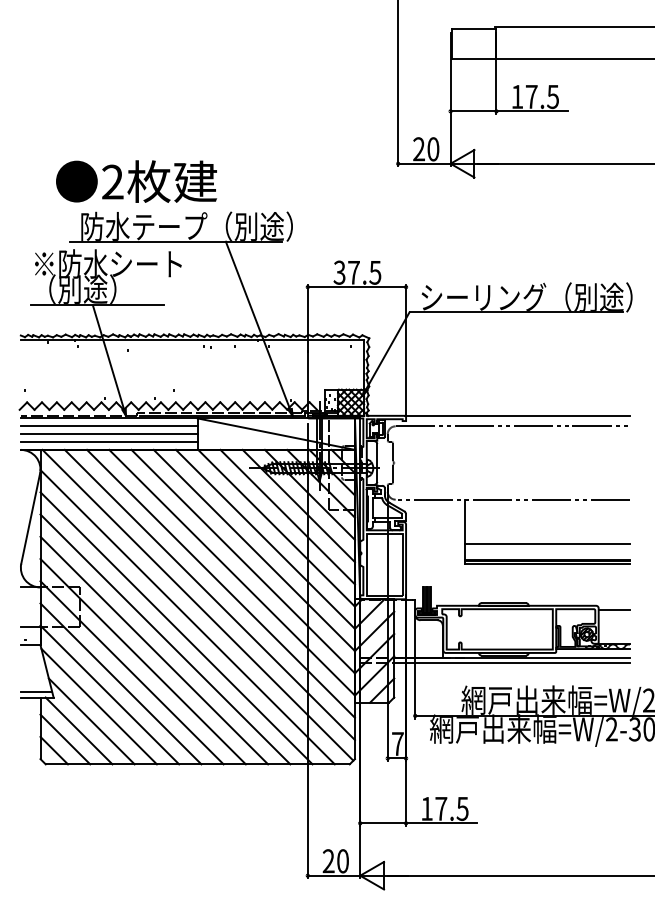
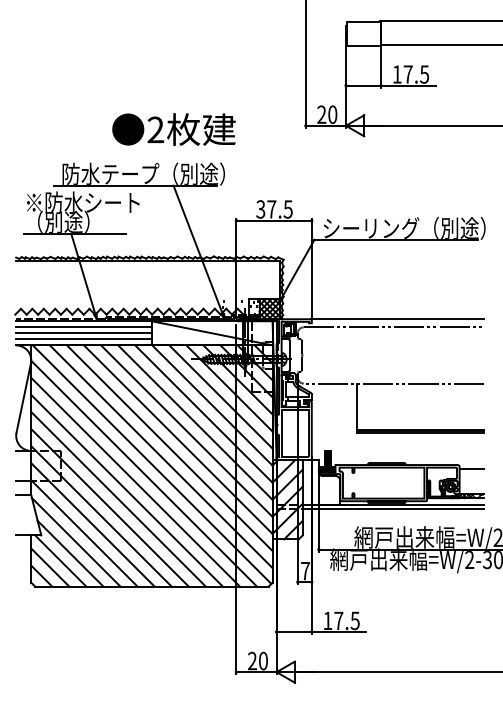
text: (136, 181) -> (173, 129), moved
line: (547, 544) -> (420, 417), removed
line: (36, 692) -> (28, 531), removed

